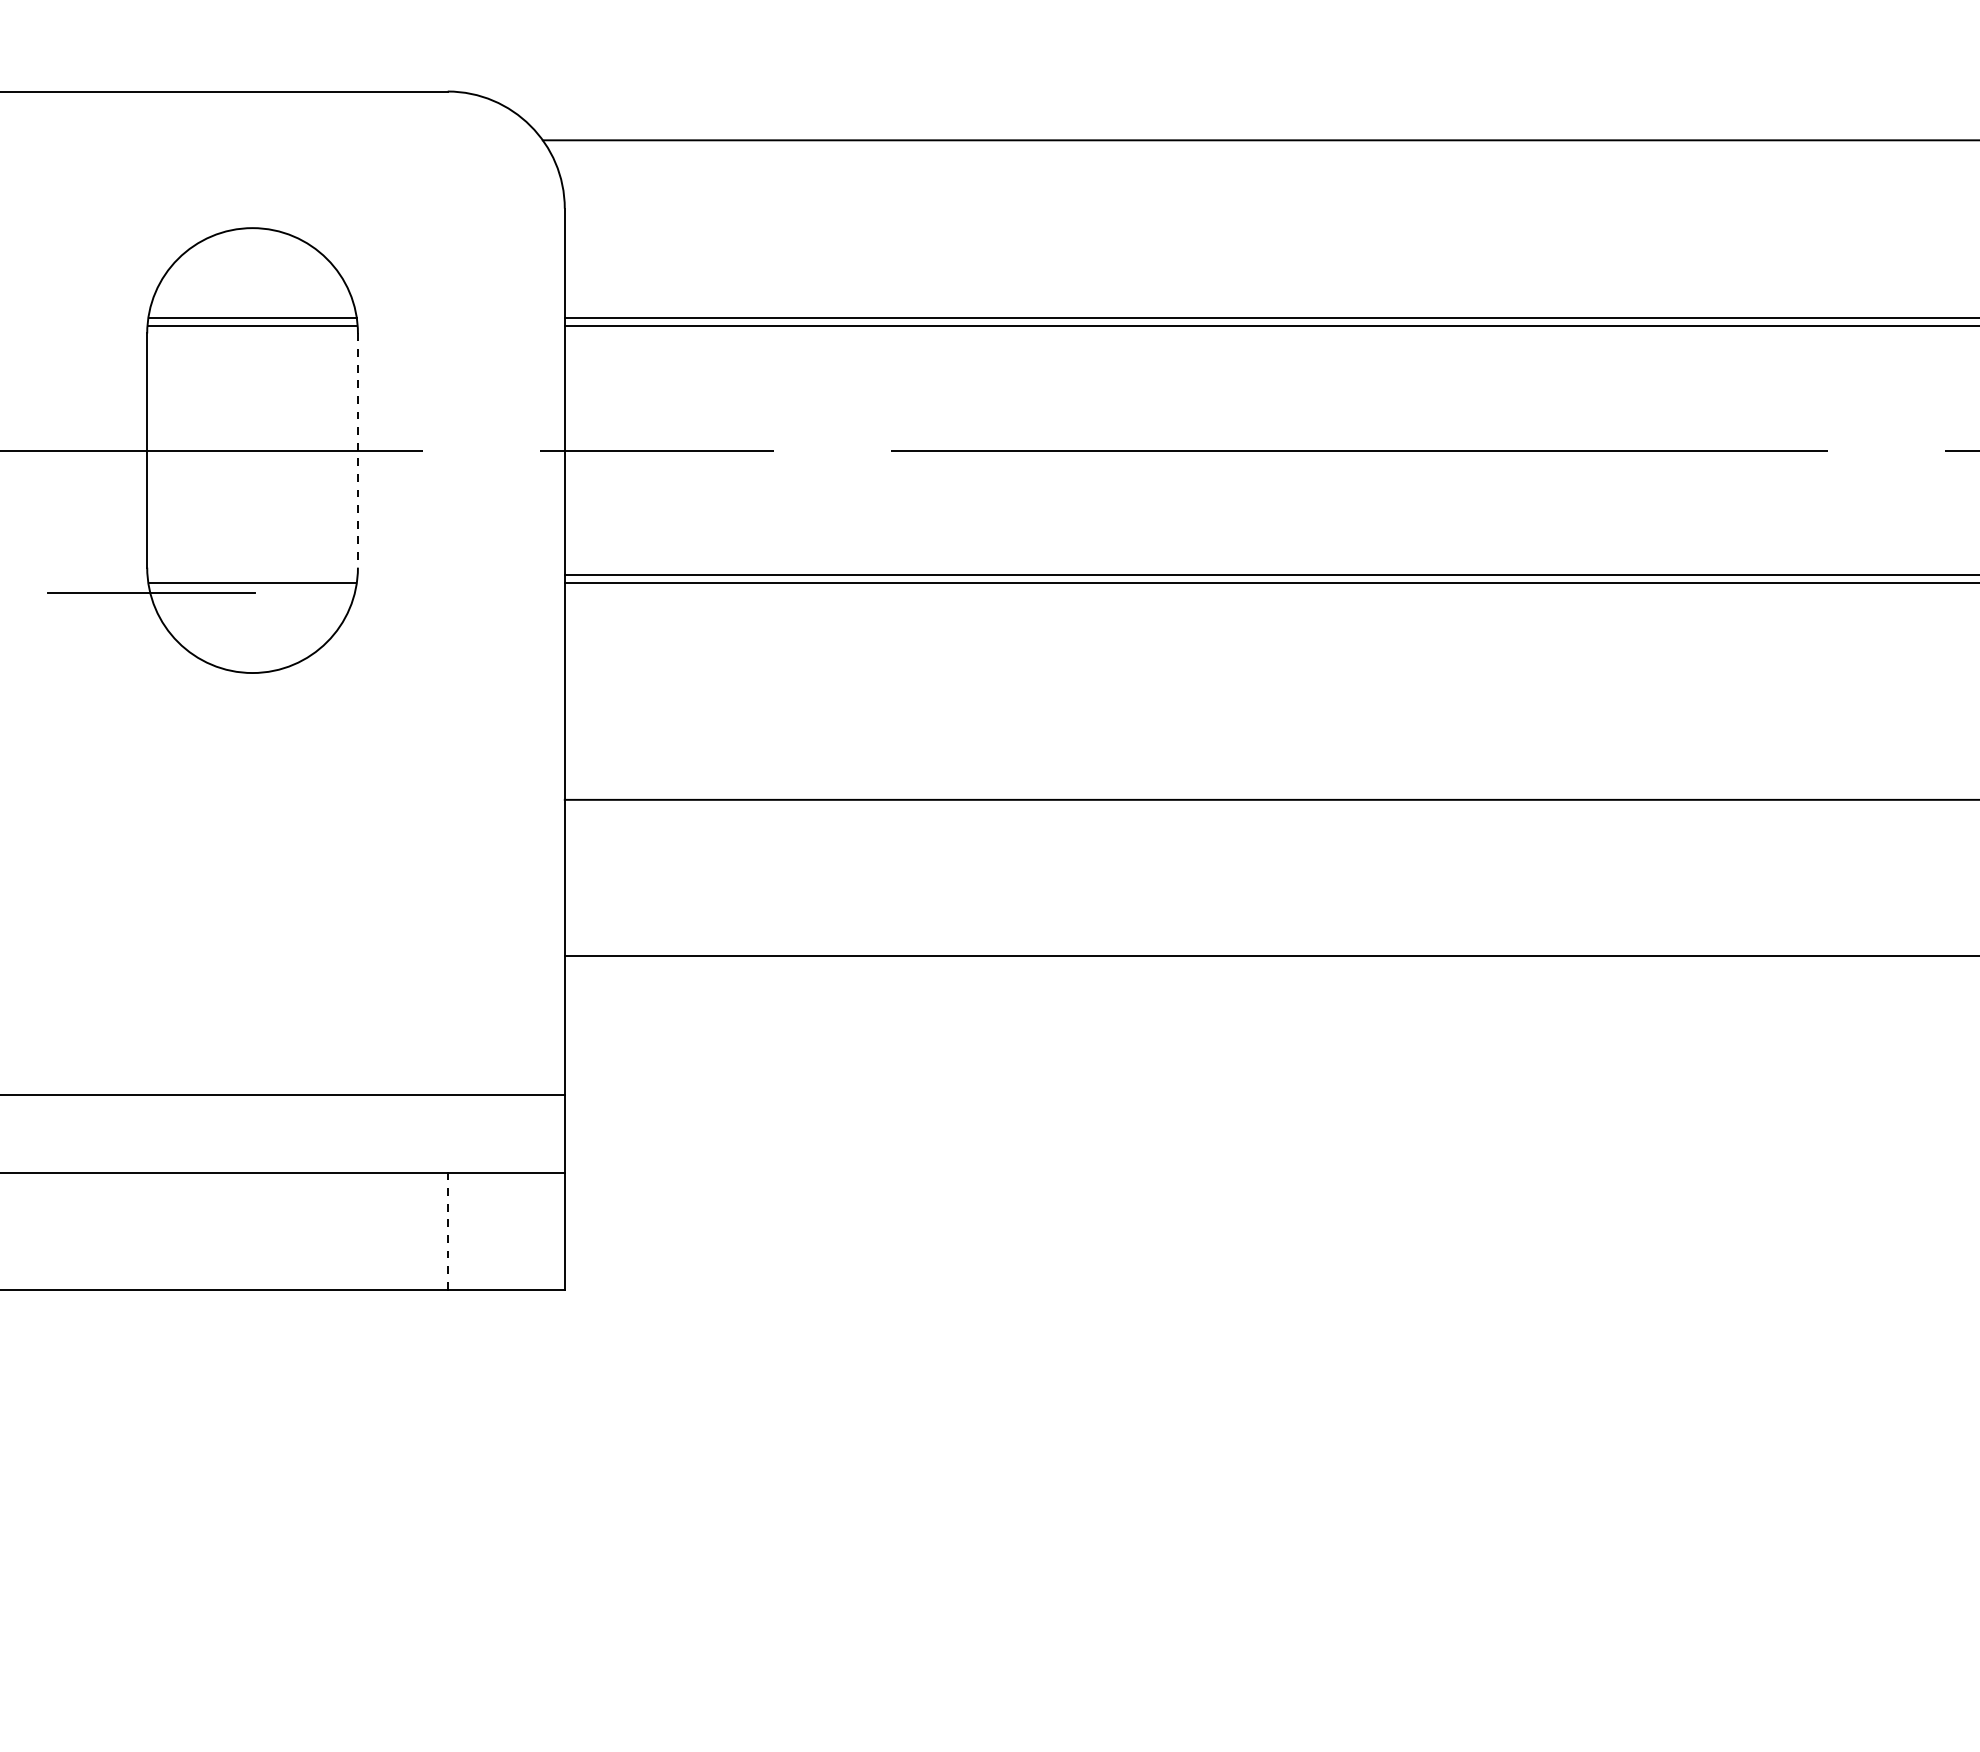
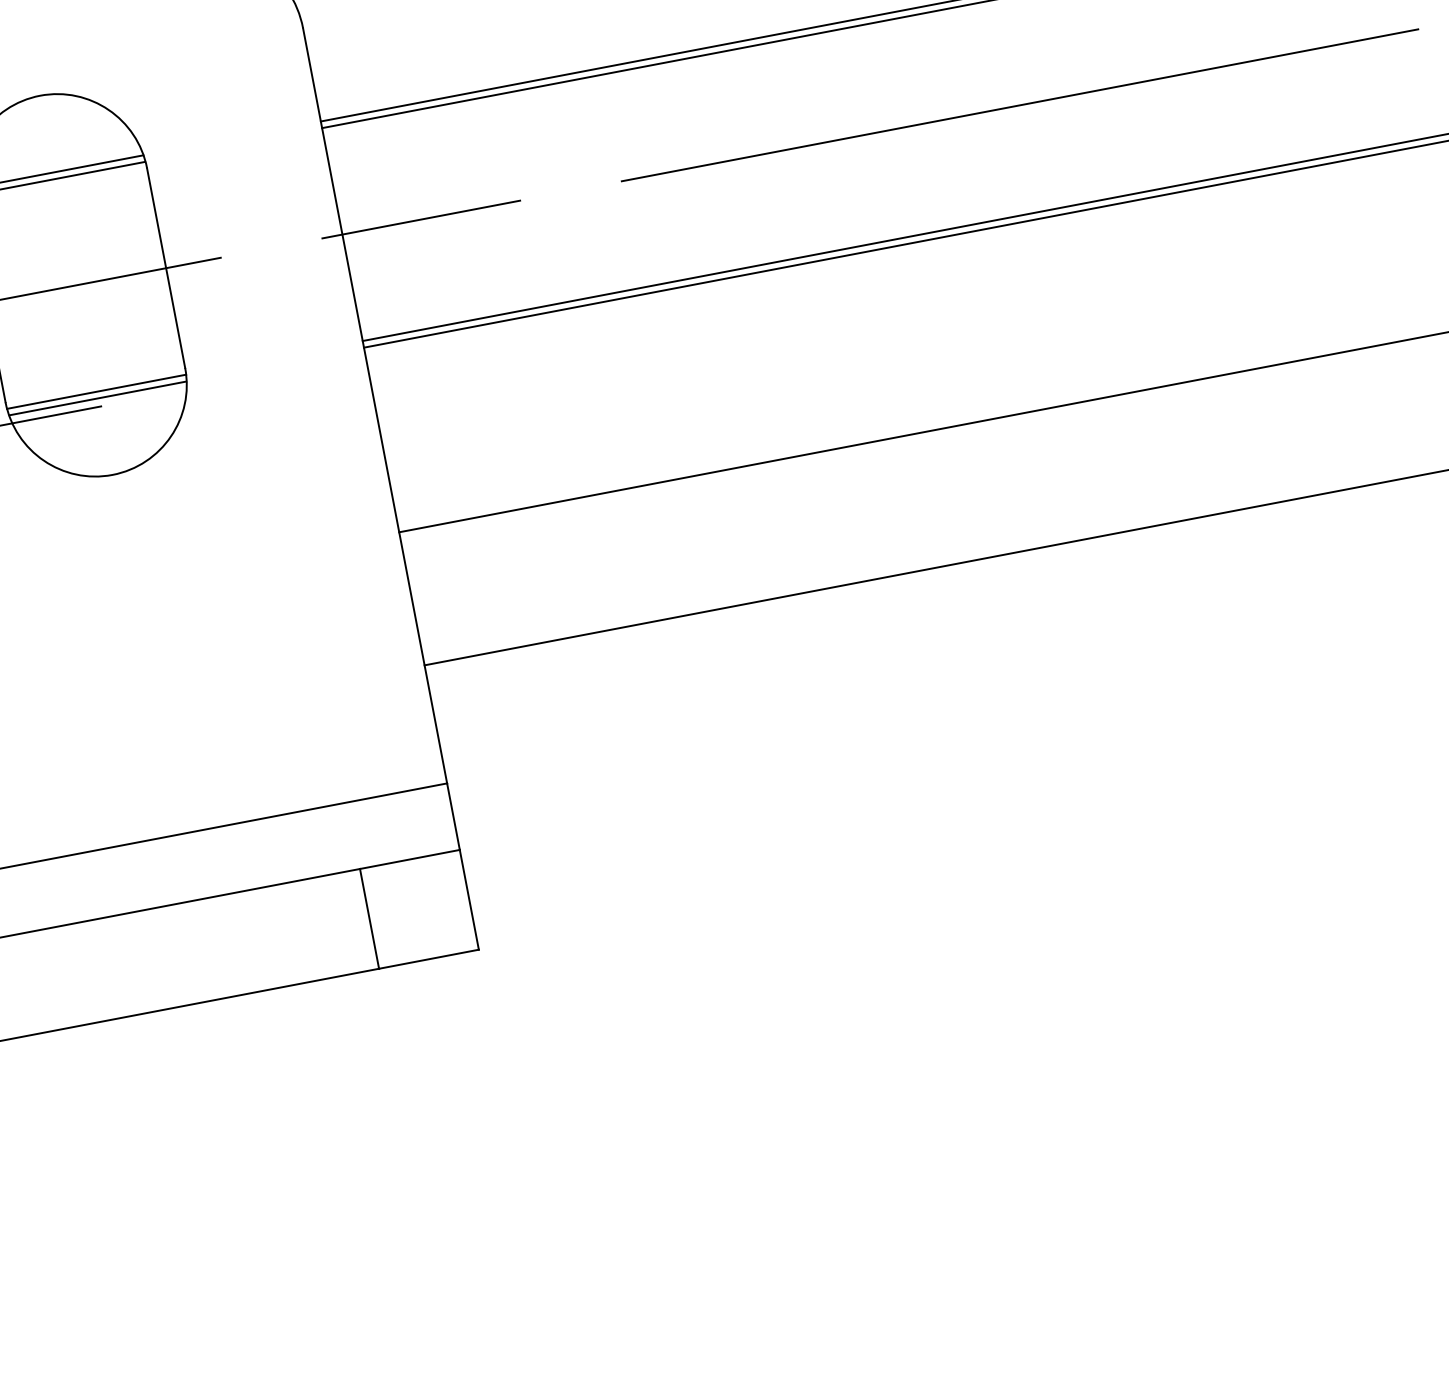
line: (357, 451) -> (165, 269), dashed -> solid
line: (252, 575) -> (96, 391), added
line: (447, 1231) -> (369, 919), dashed -> solid

